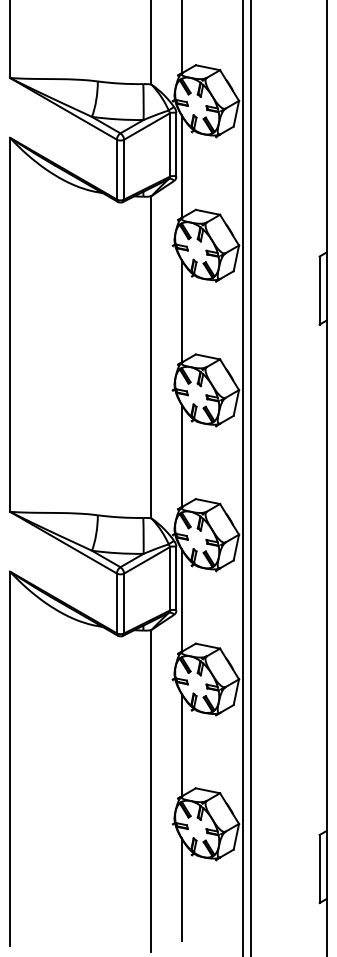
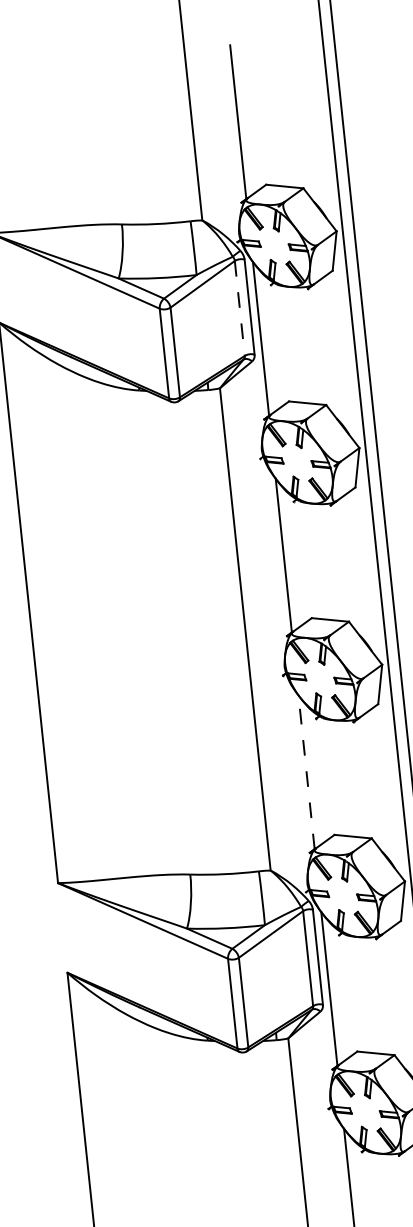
line: (169, 145) -> (239, 309), solid -> dashed
line: (181, 455) -> (306, 771), solid -> dashed

